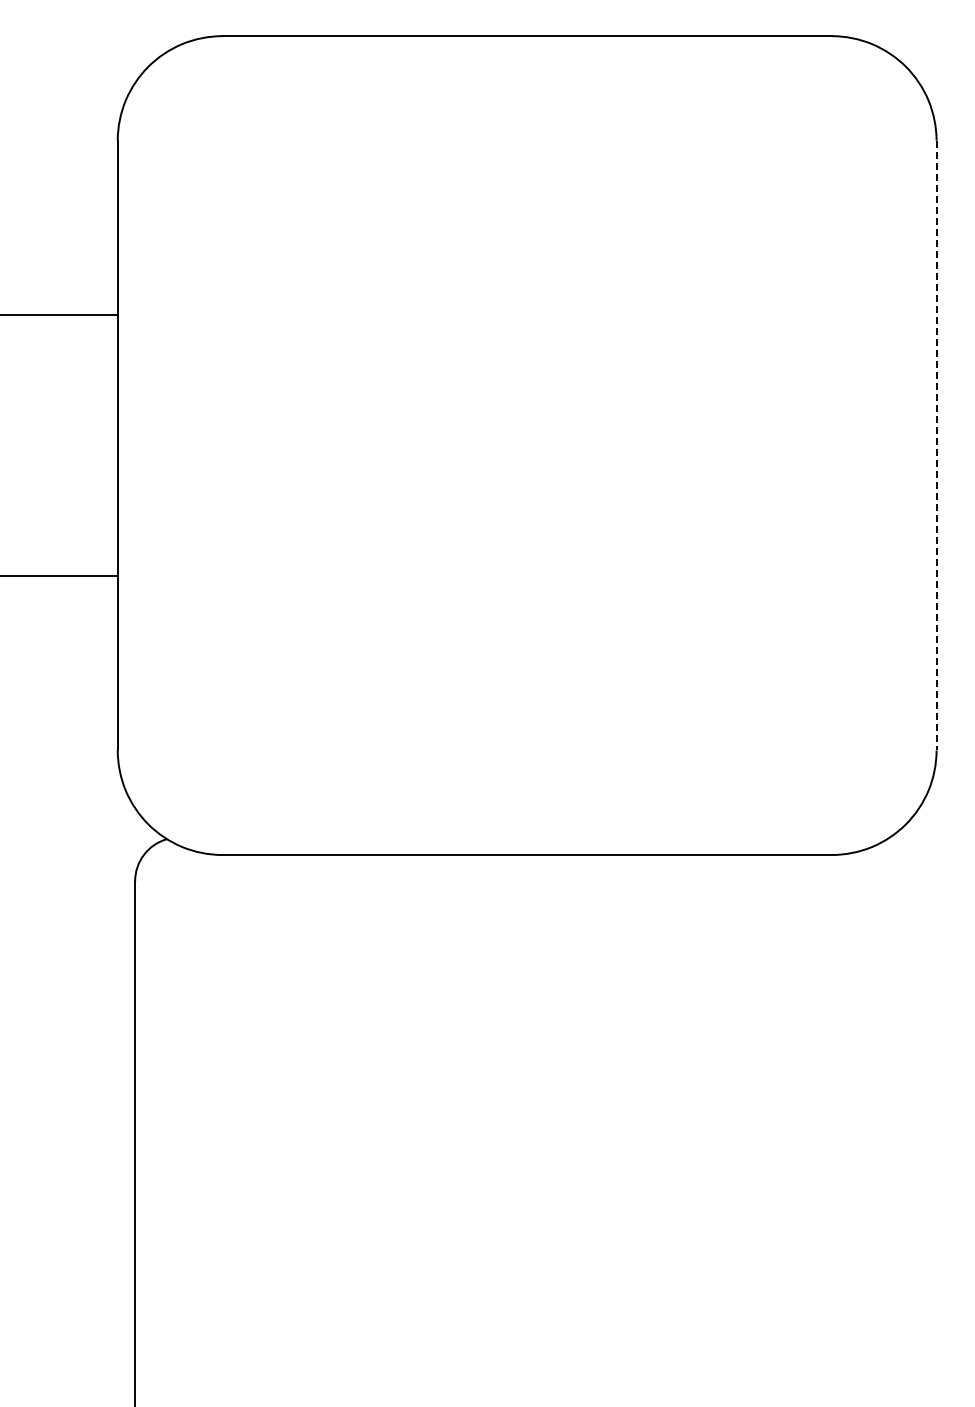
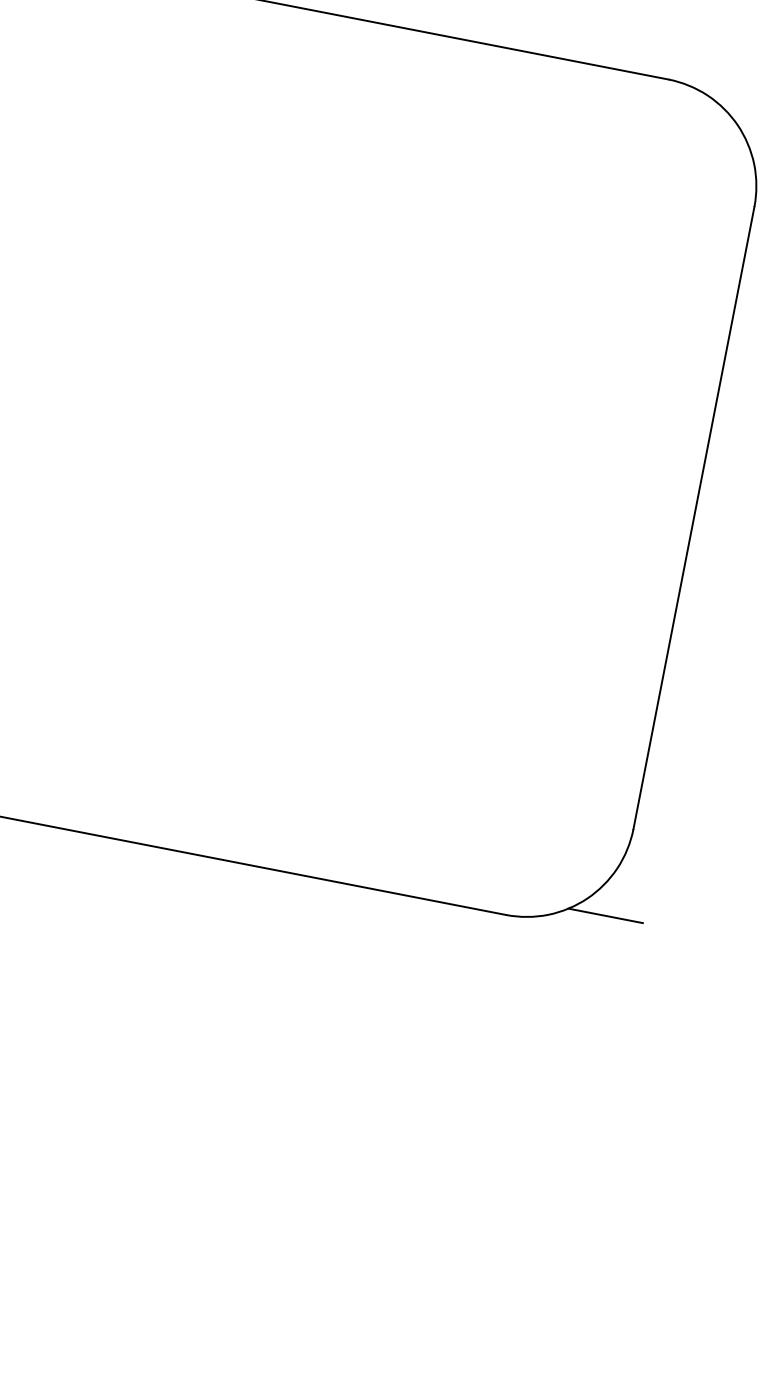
line: (936, 445) -> (693, 517), dashed -> solid
line: (925, 837) -> (604, 915), added

